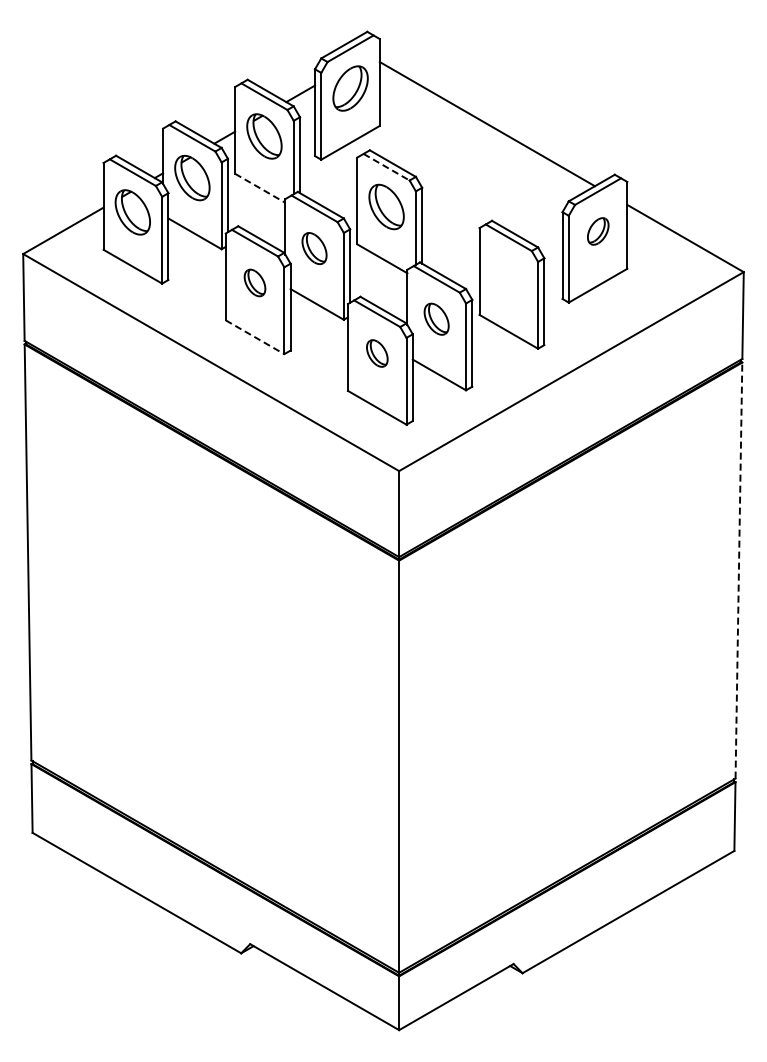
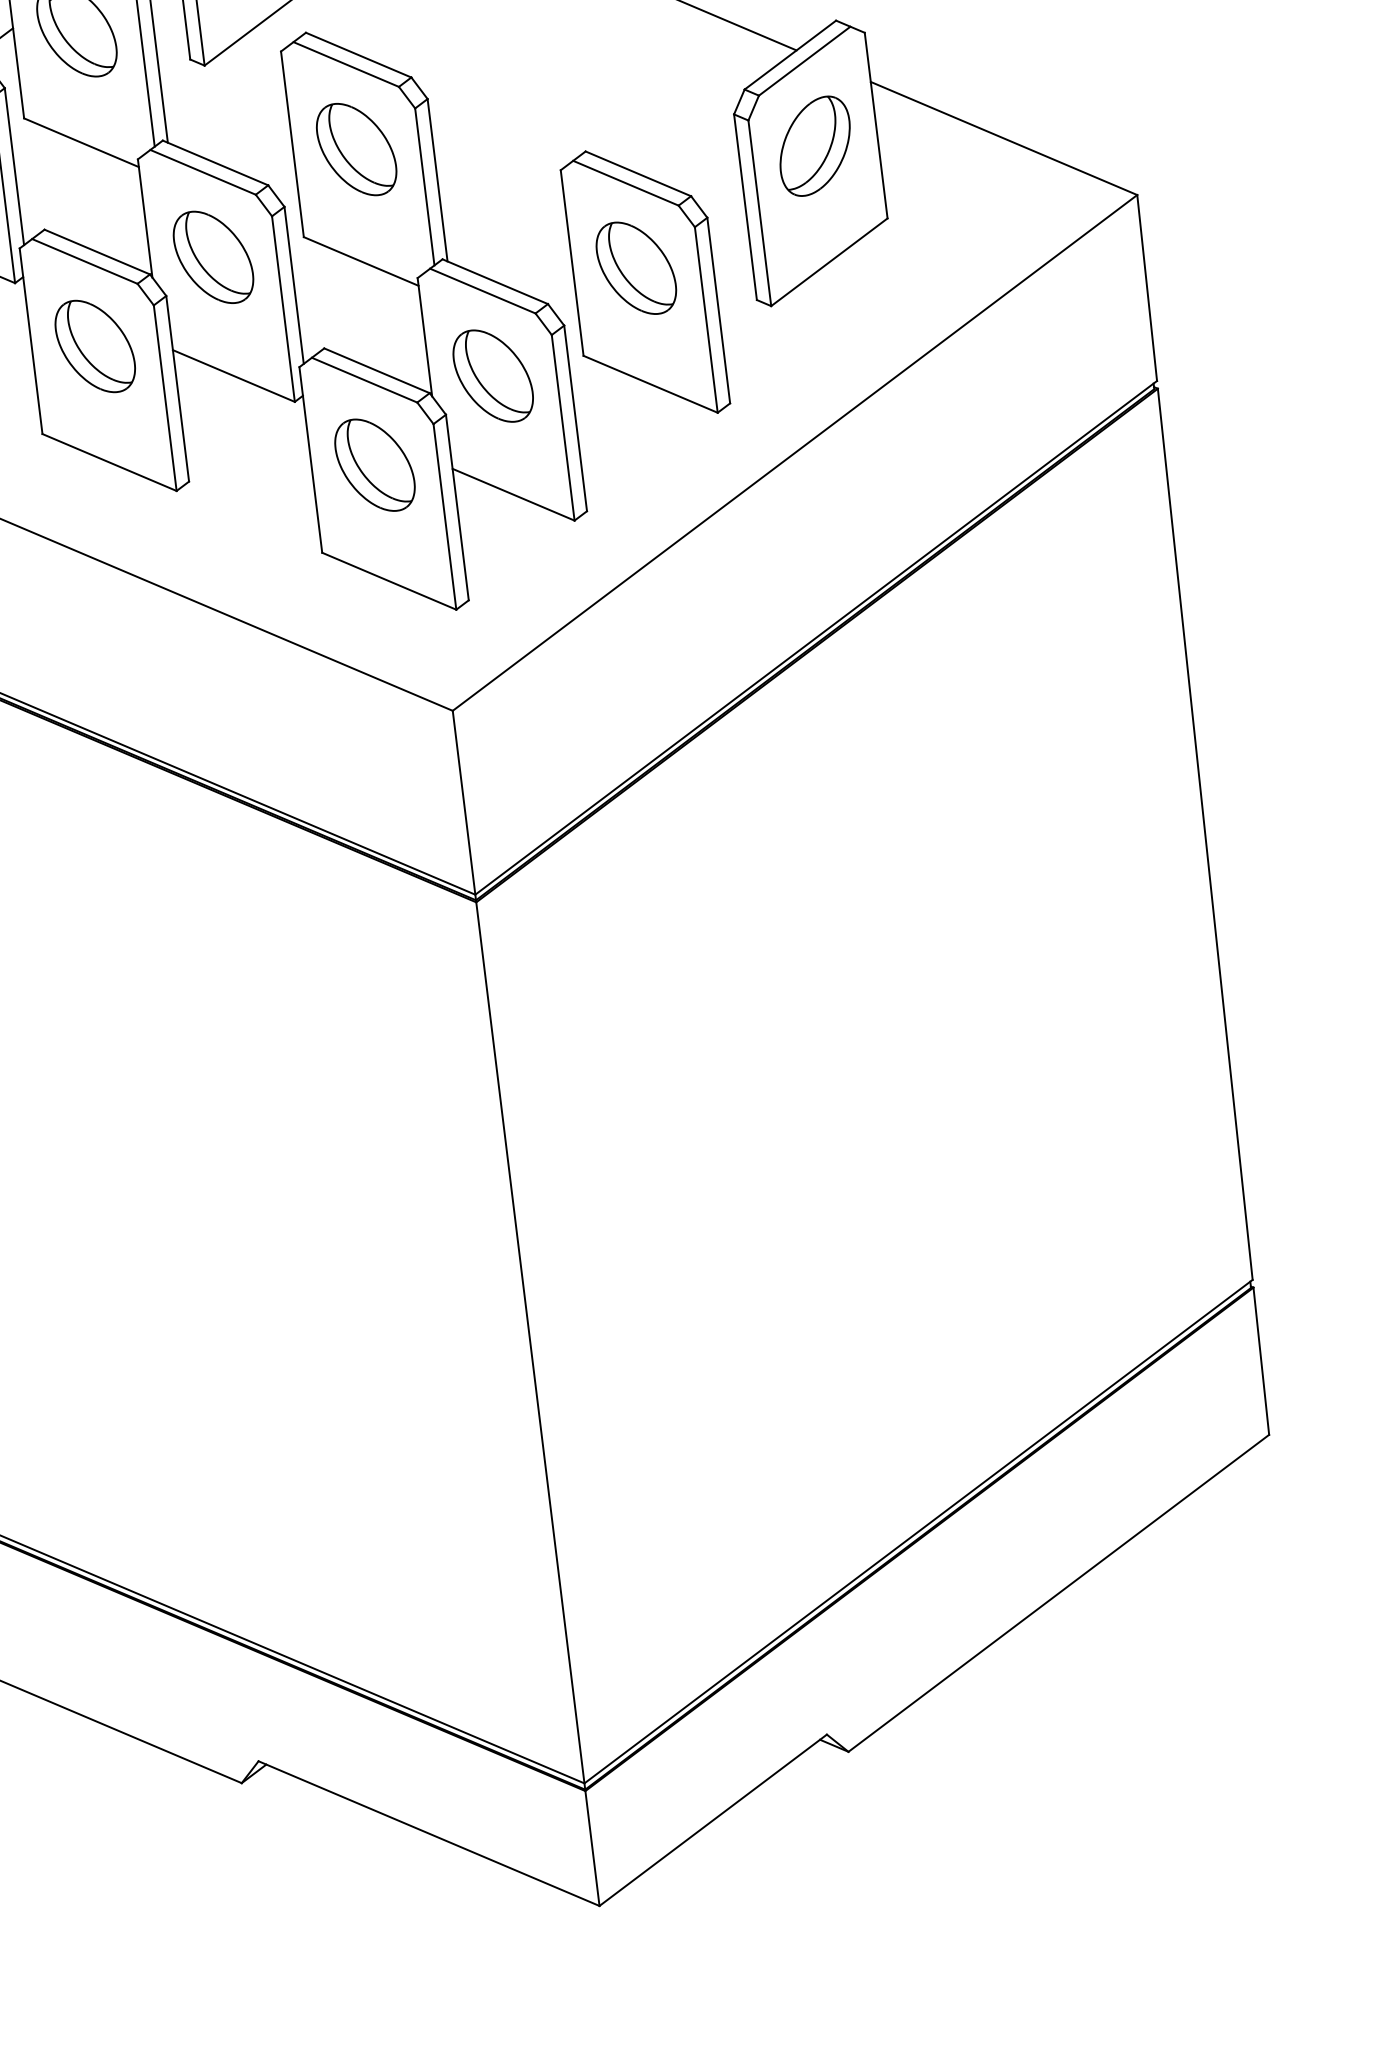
line: (386, 167) -> (346, 65), dashed -> solid
line: (260, 188) -> (82, 143), dashed -> solid
part: (598, 231) -> (816, 146), size x1.67
part: (314, 248) -> (213, 257), size x1.43
part: (508, 277) -> (635, 268), added
part: (254, 282) -> (94, 345), size x1.67
part: (436, 319) -> (492, 376), size x1.43
line: (255, 337) -> (110, 462), dashed -> solid
part: (377, 353) -> (375, 465), size x1.67
line: (738, 570) -> (1204, 834), dashed -> solid

